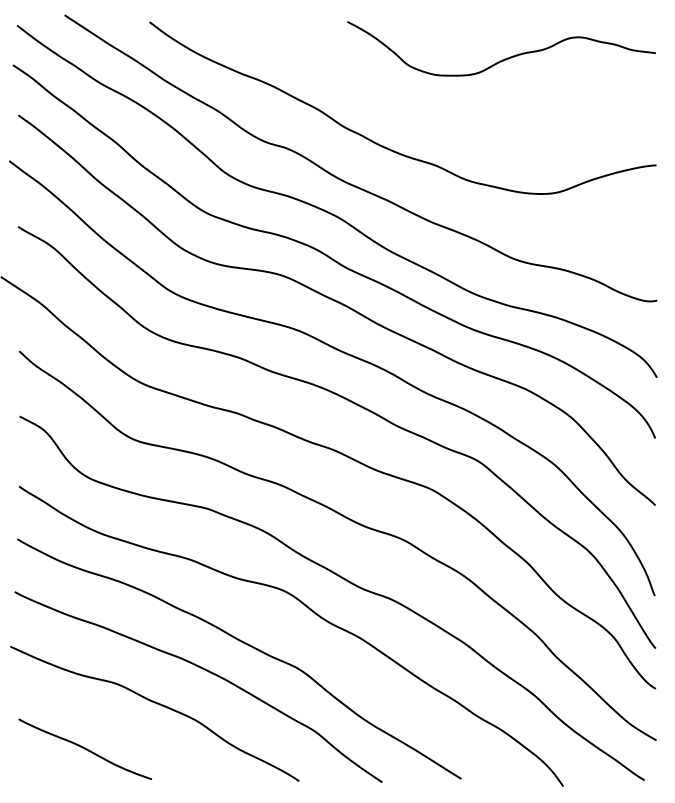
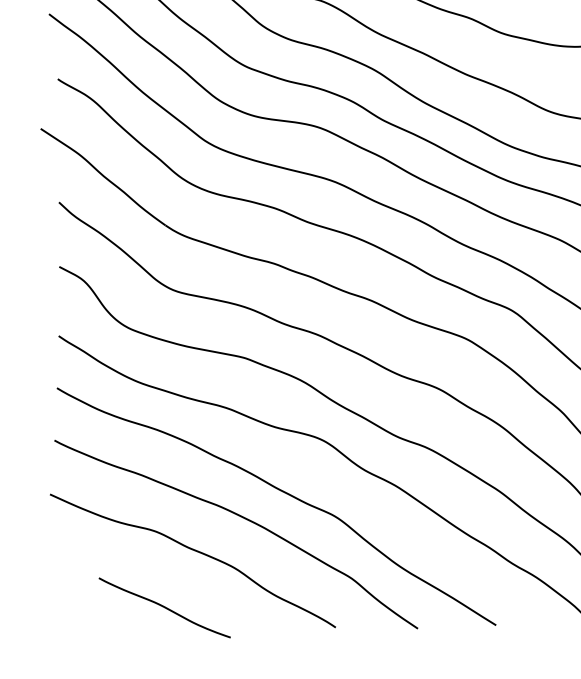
curve: (85, 749) -> (164, 608), moved

